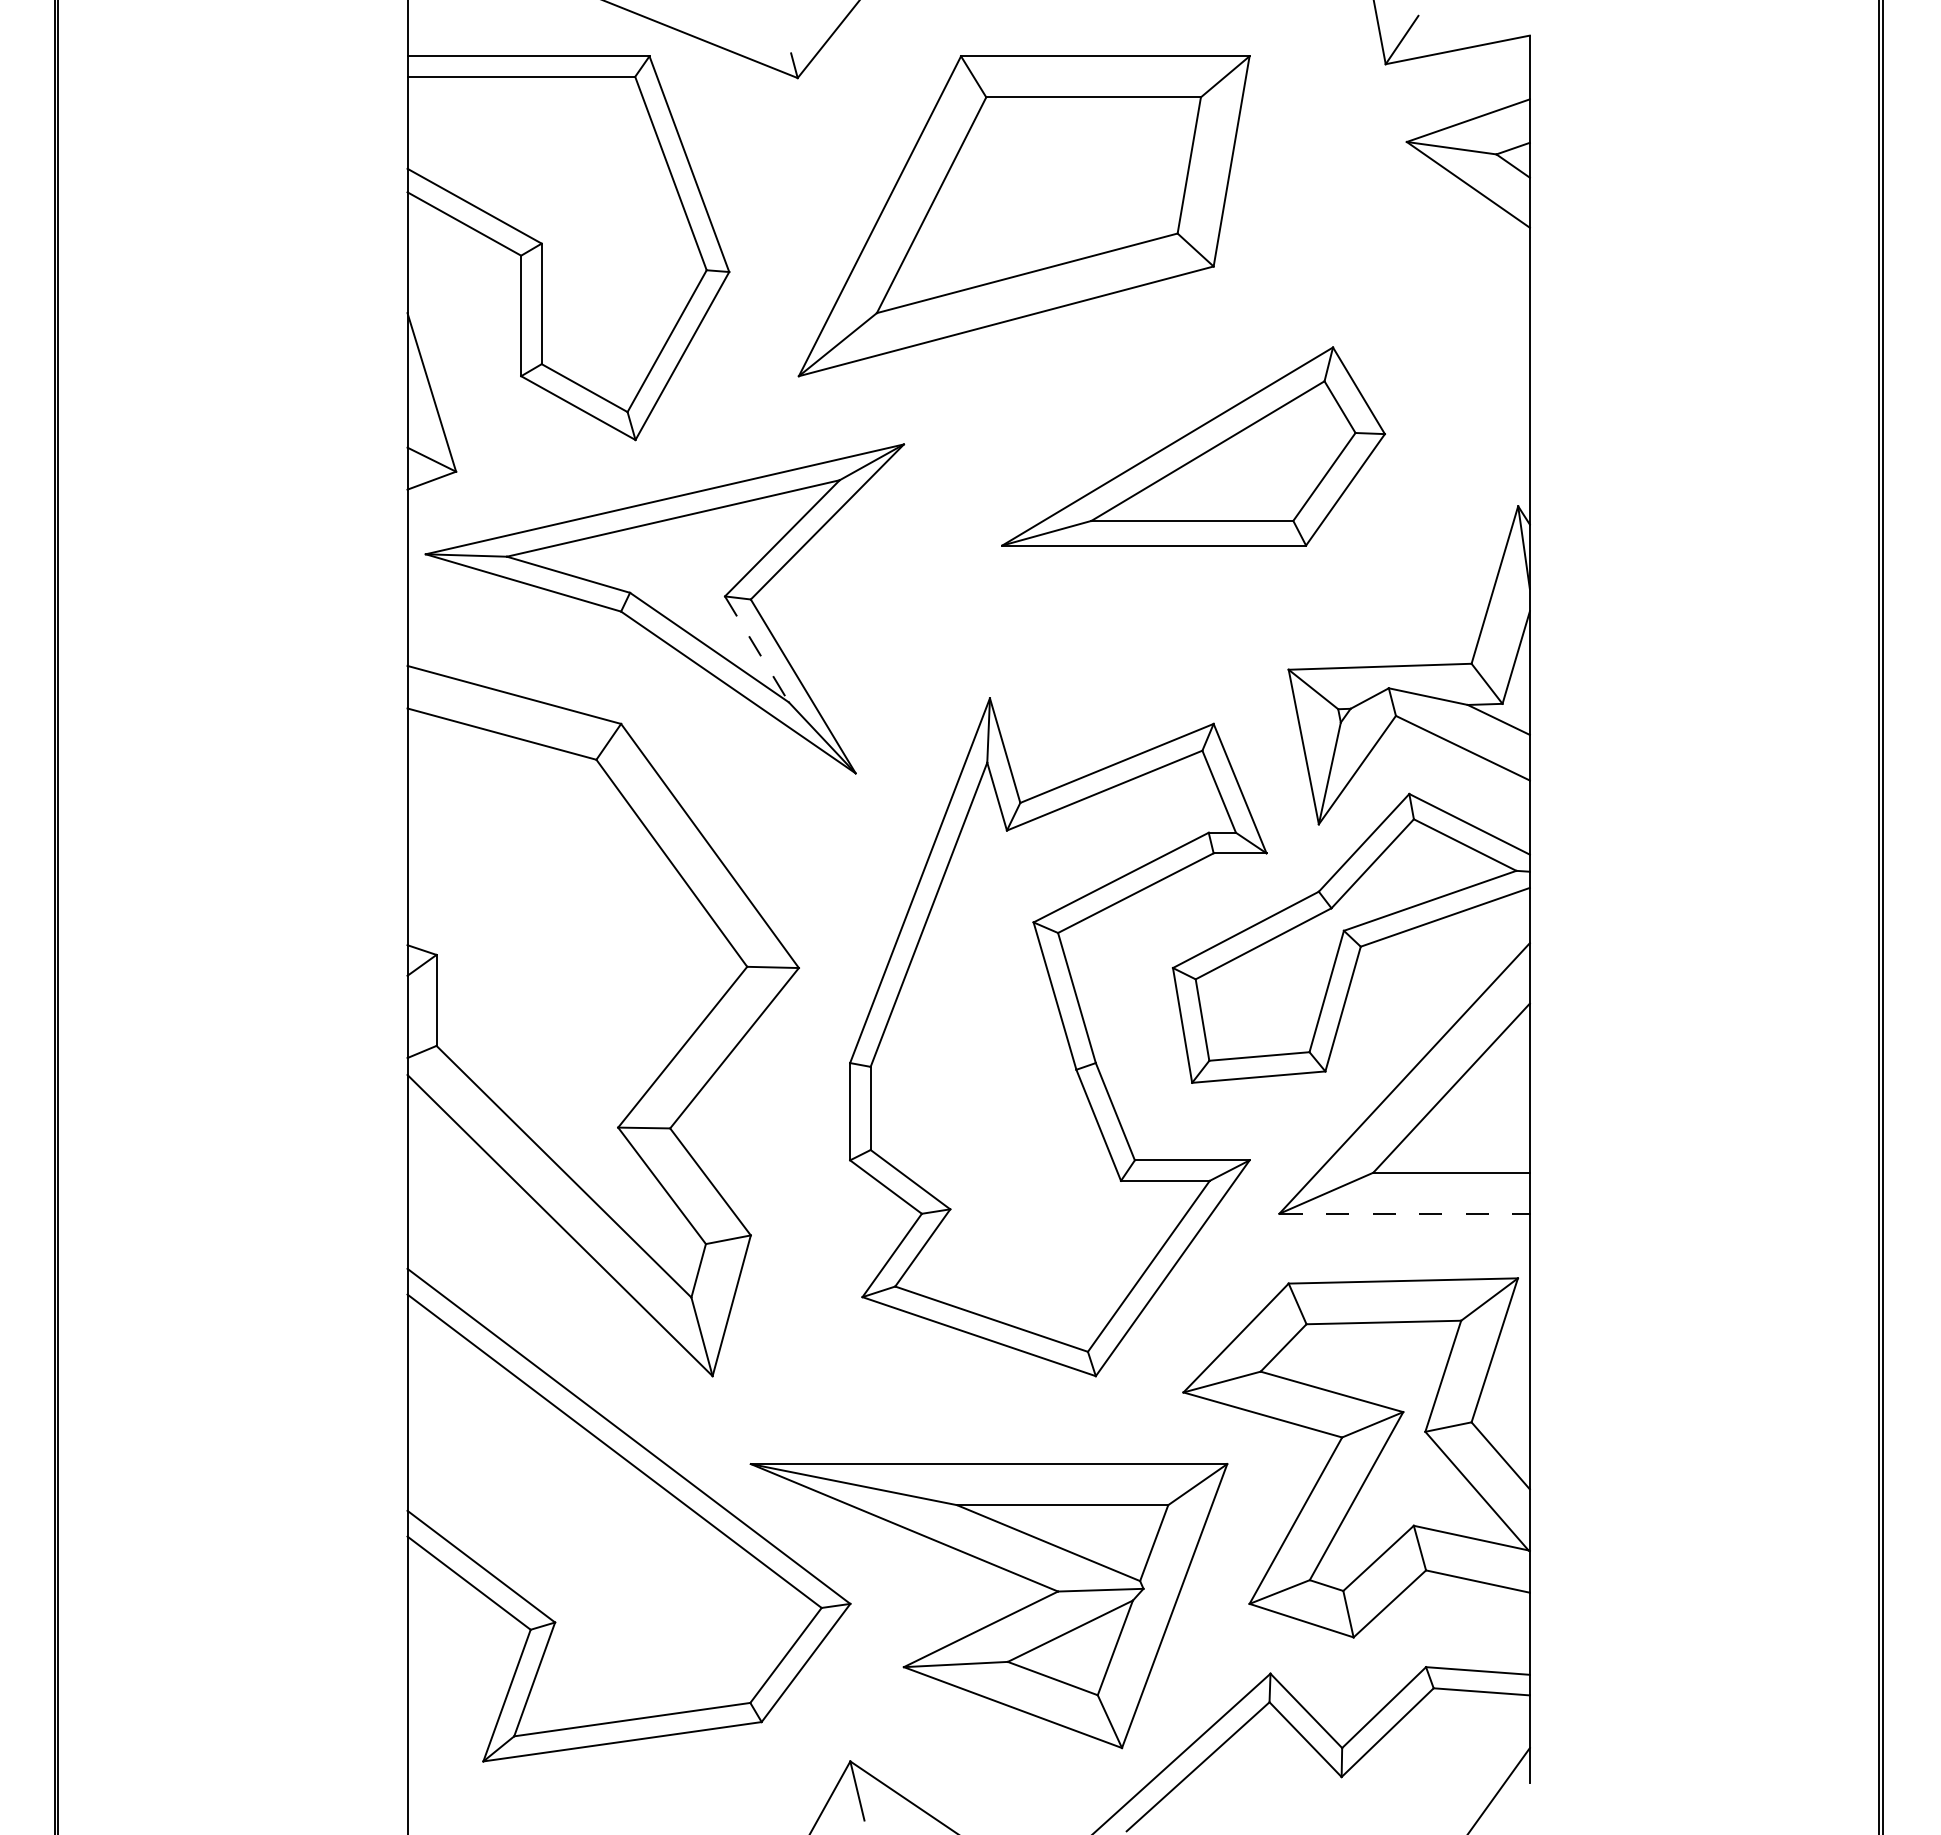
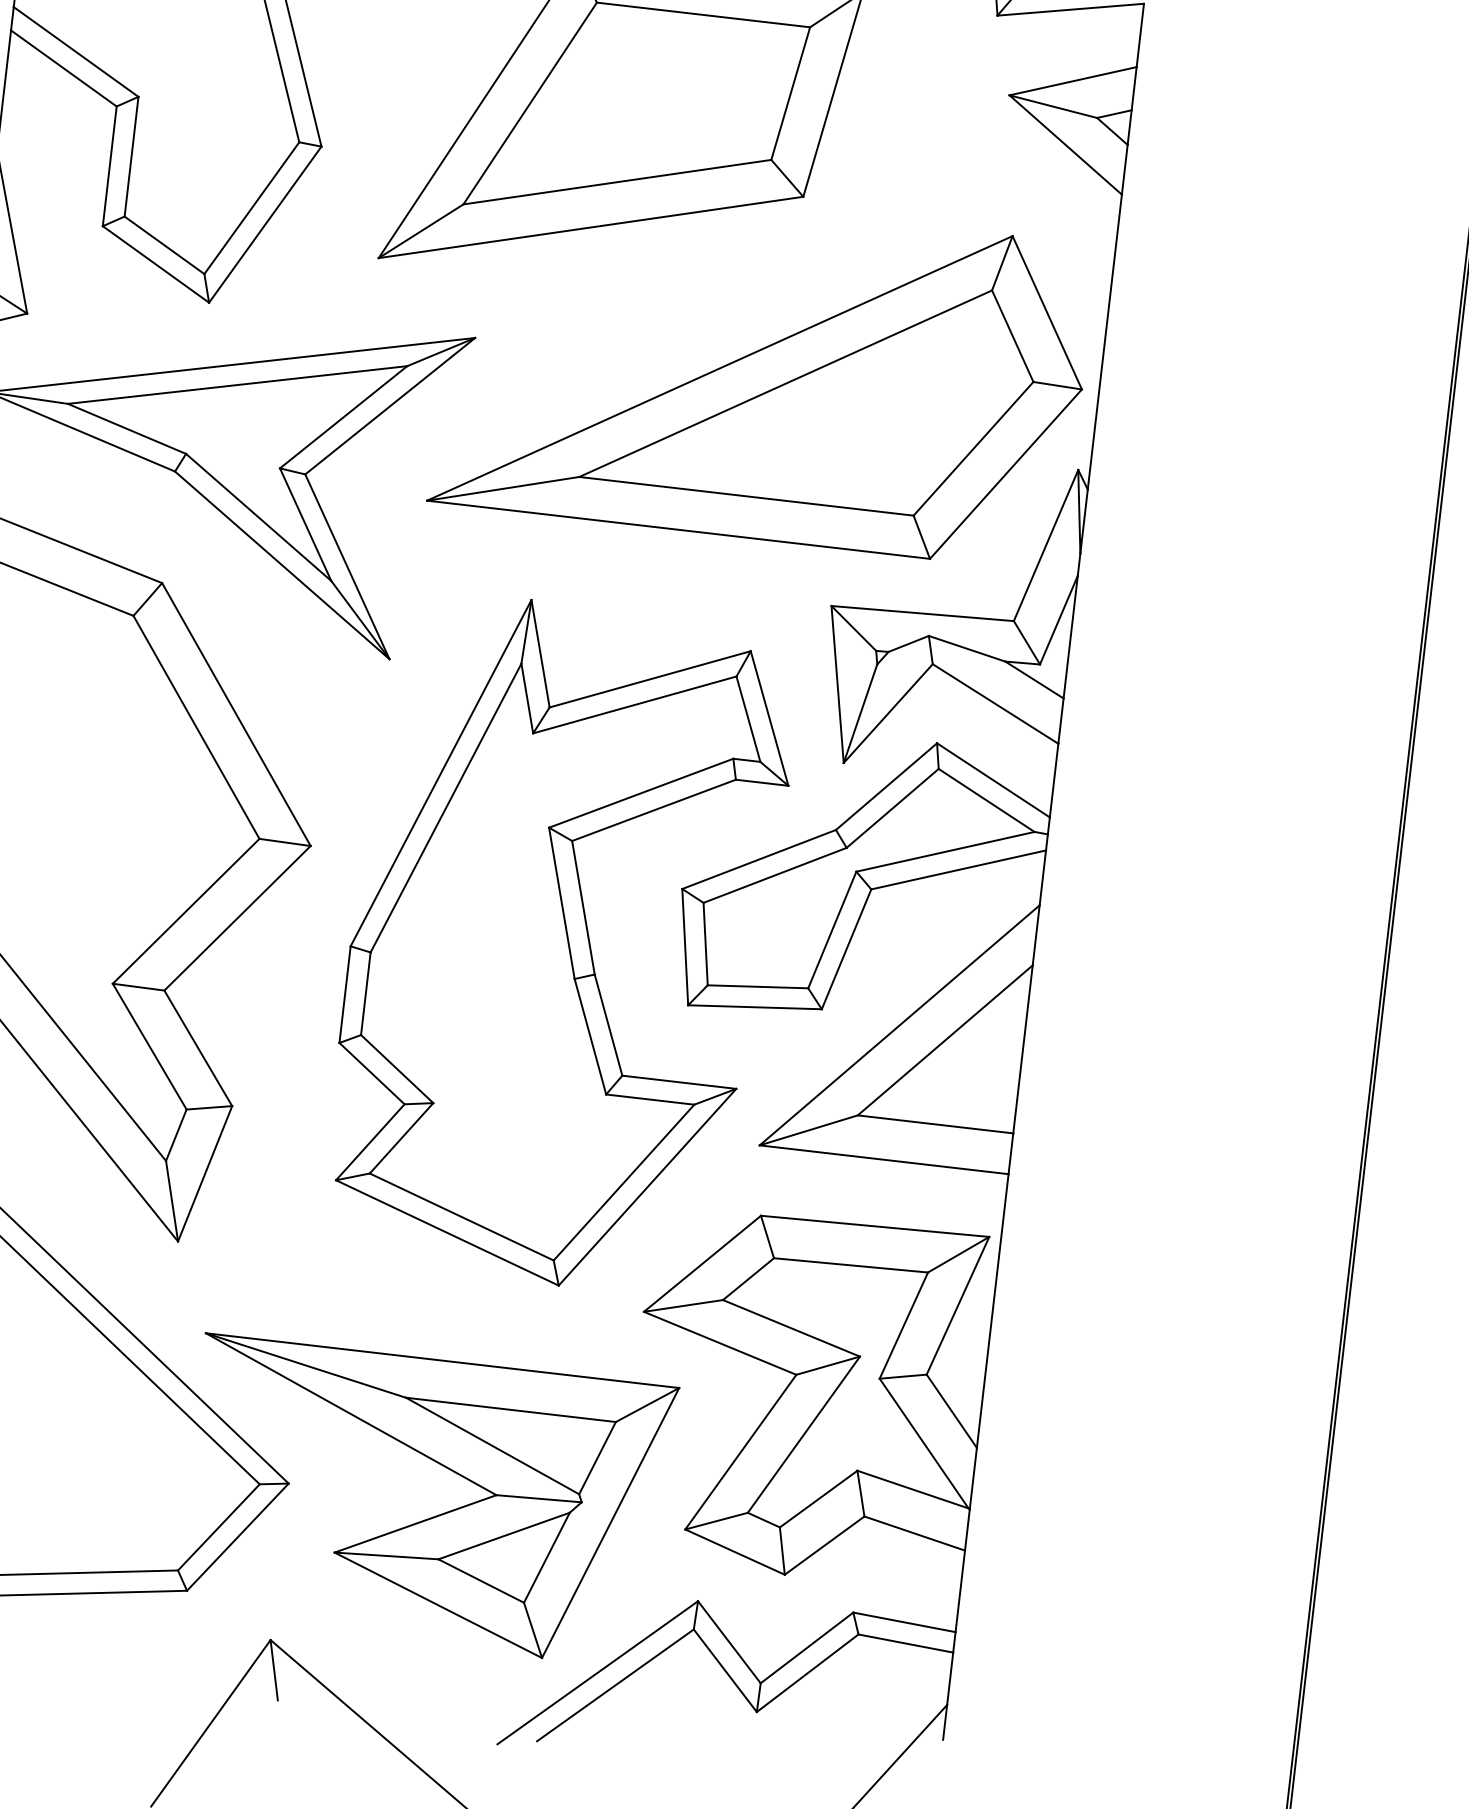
part: (1193, 446) -> (762, 373), size x1.67
line: (756, 649) -> (305, 524), dashed -> solid
line: (1405, 1213) -> (885, 1159), dashed -> solid

